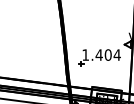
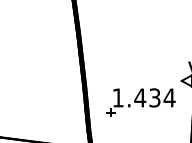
text: (107, 54) -> (153, 96), 1.404 -> 1.434

